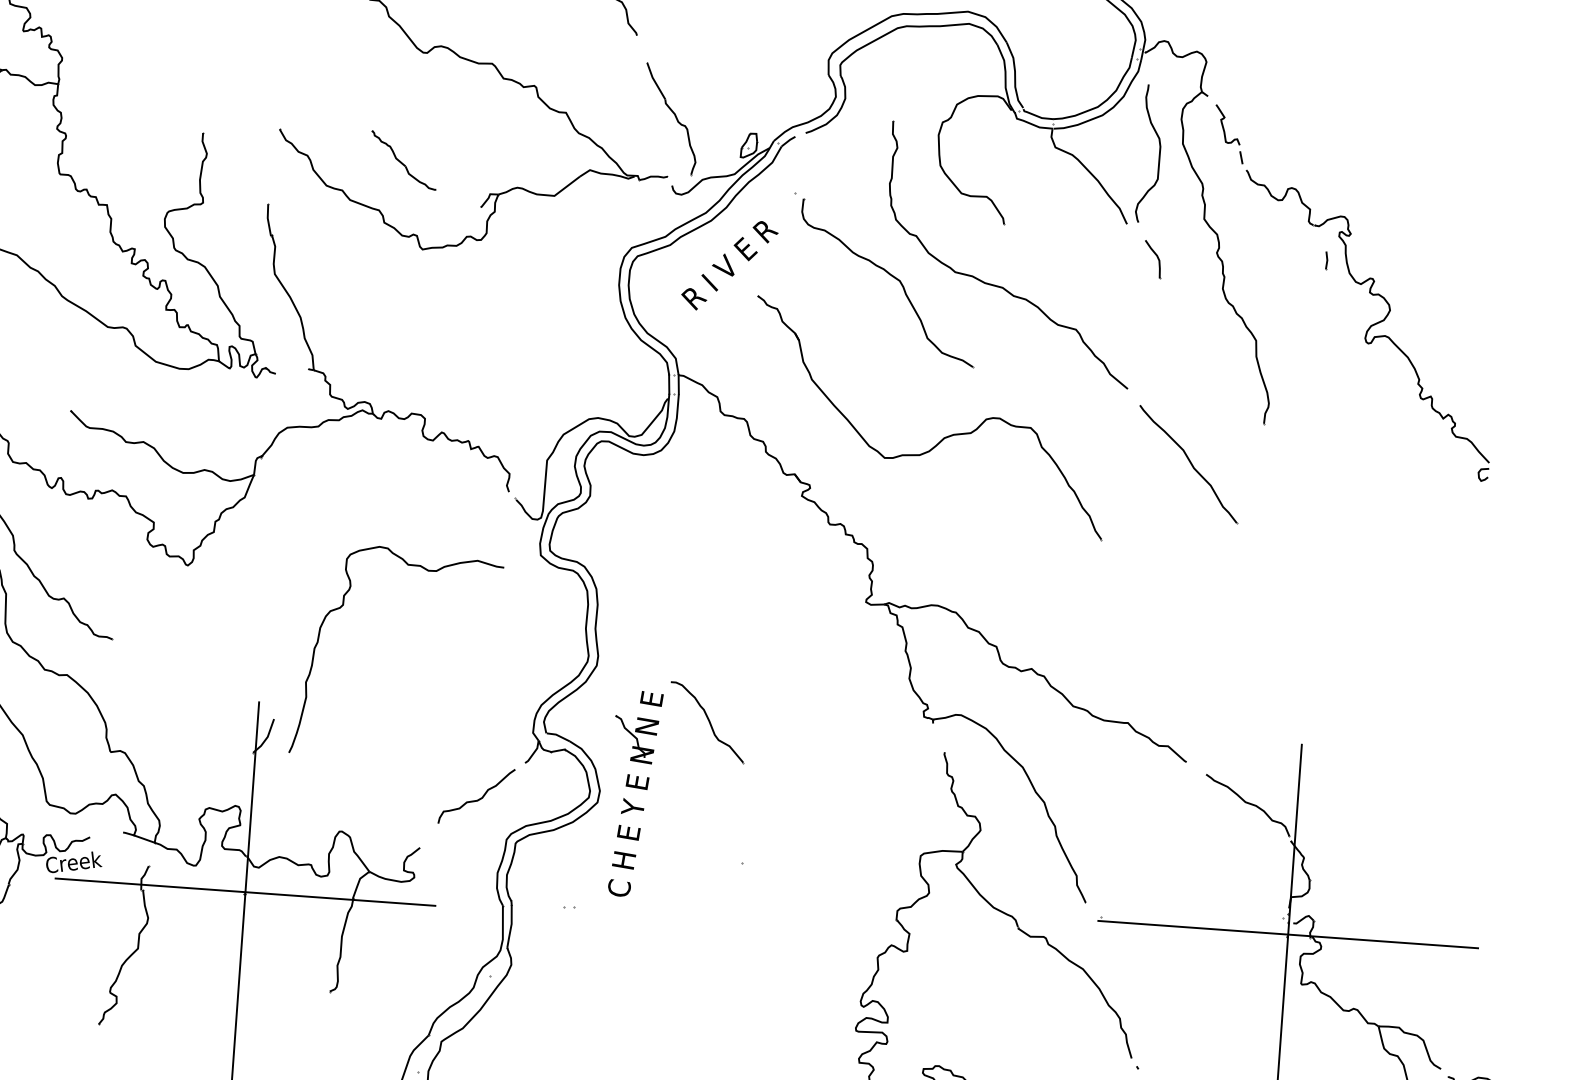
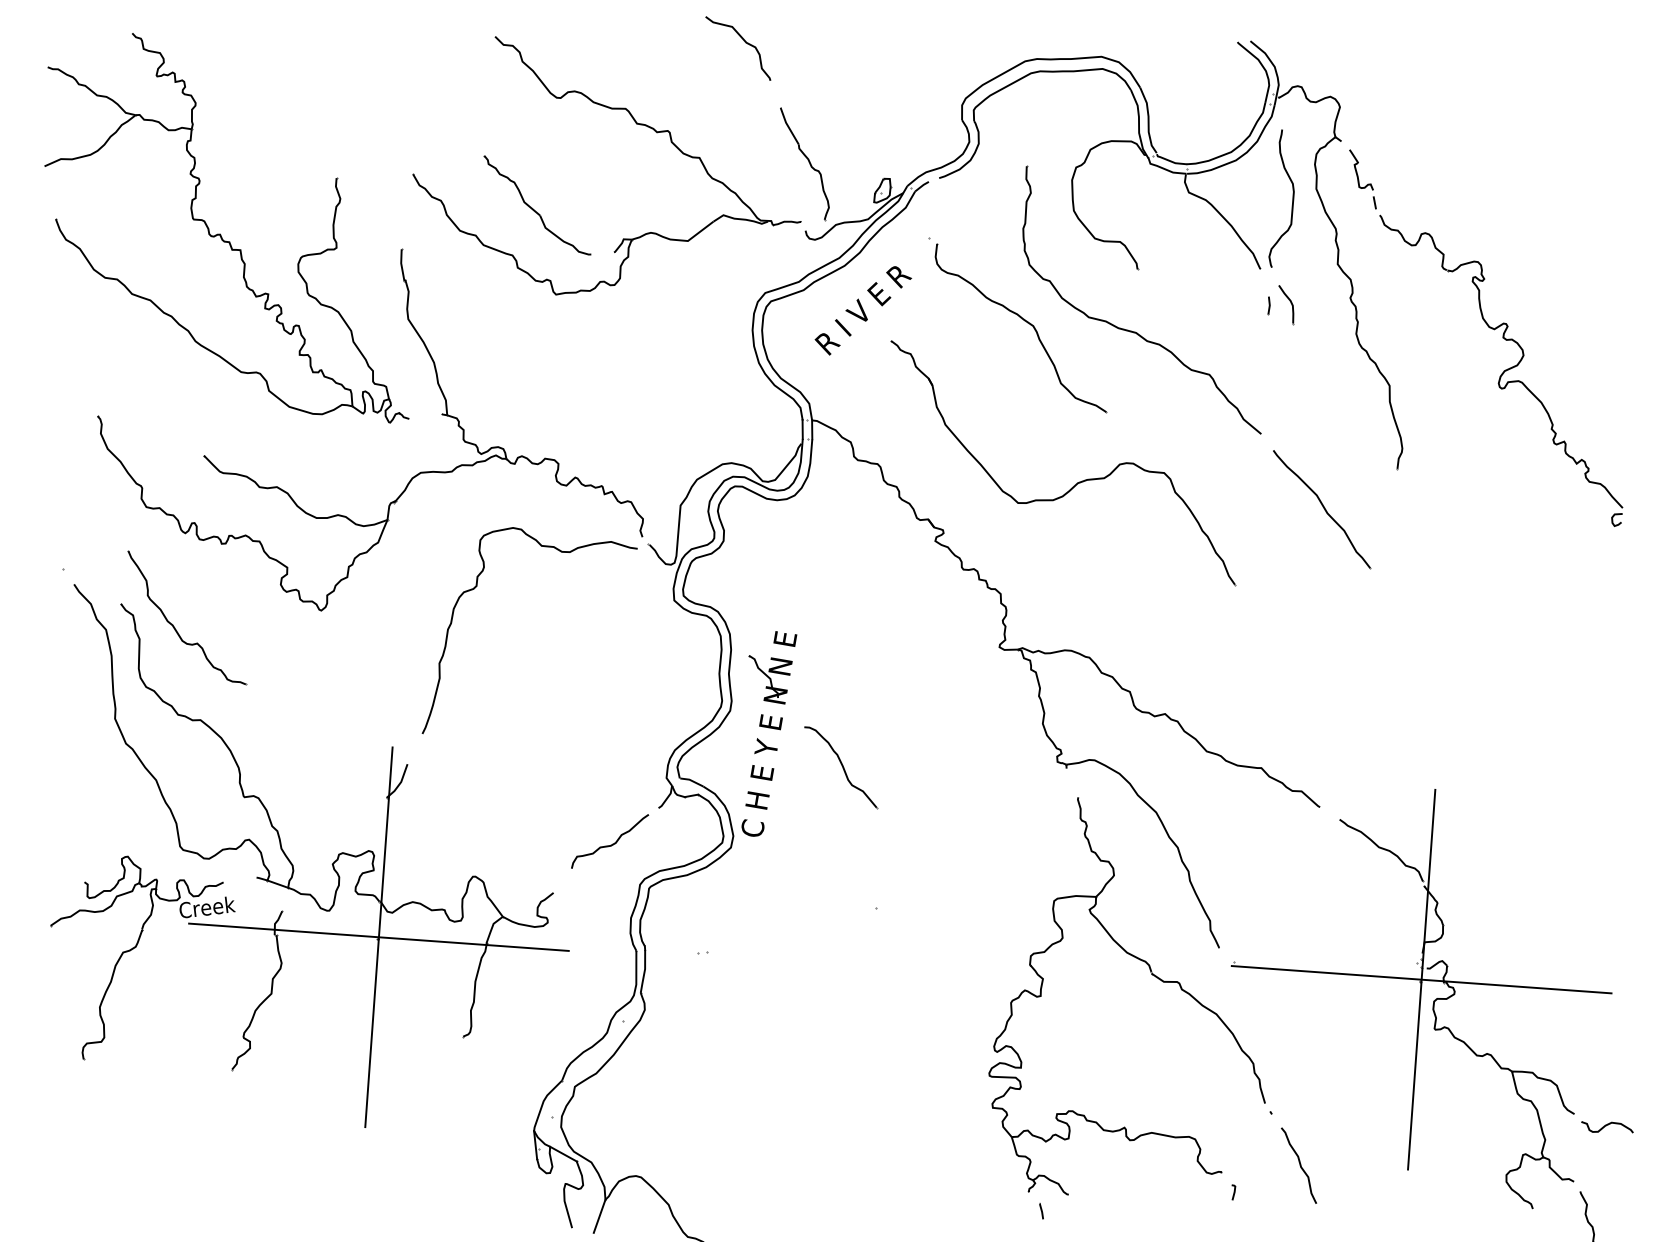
part: (404, 160) -> (537, 205), size x1.67
line: (1326, 260) -> (1268, 305), moved
curve: (344, 605) -> (477, 586), moved
part: (636, 793) -> (769, 733), moved

